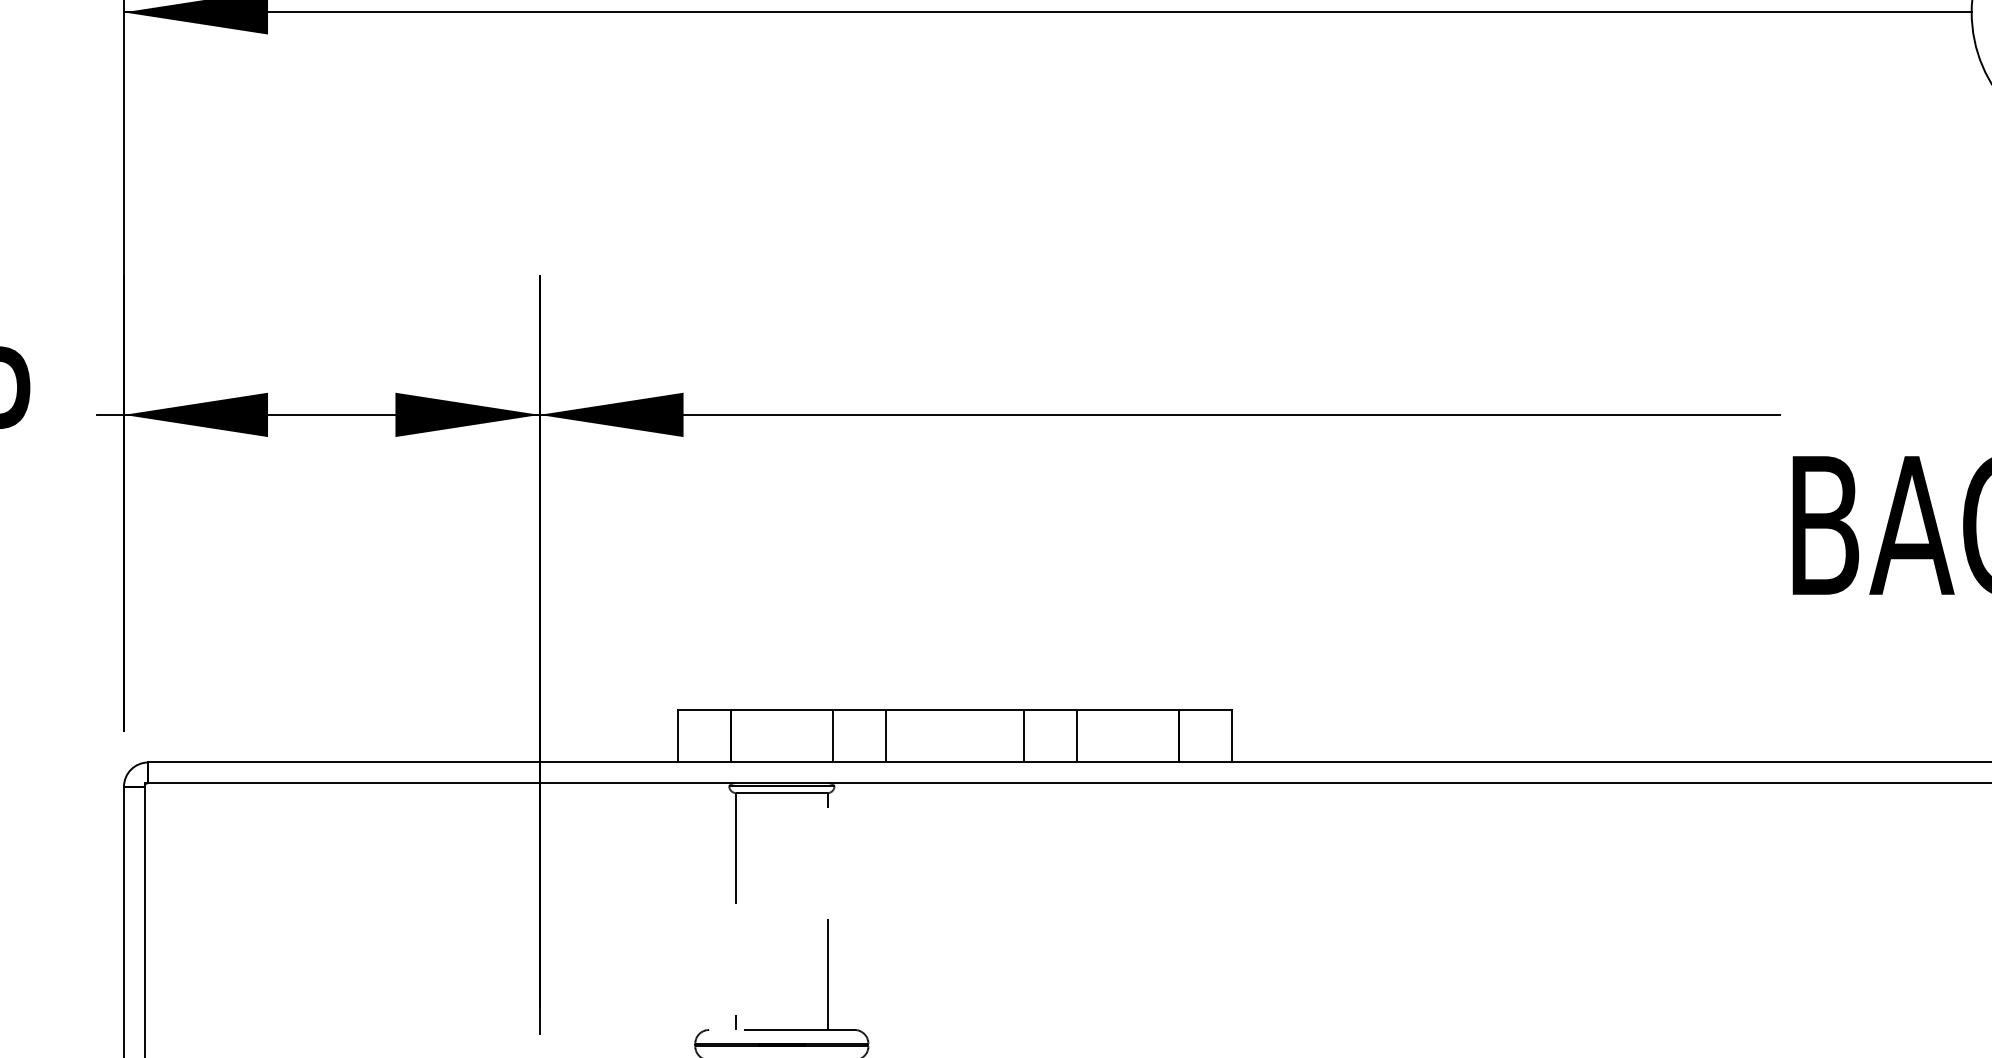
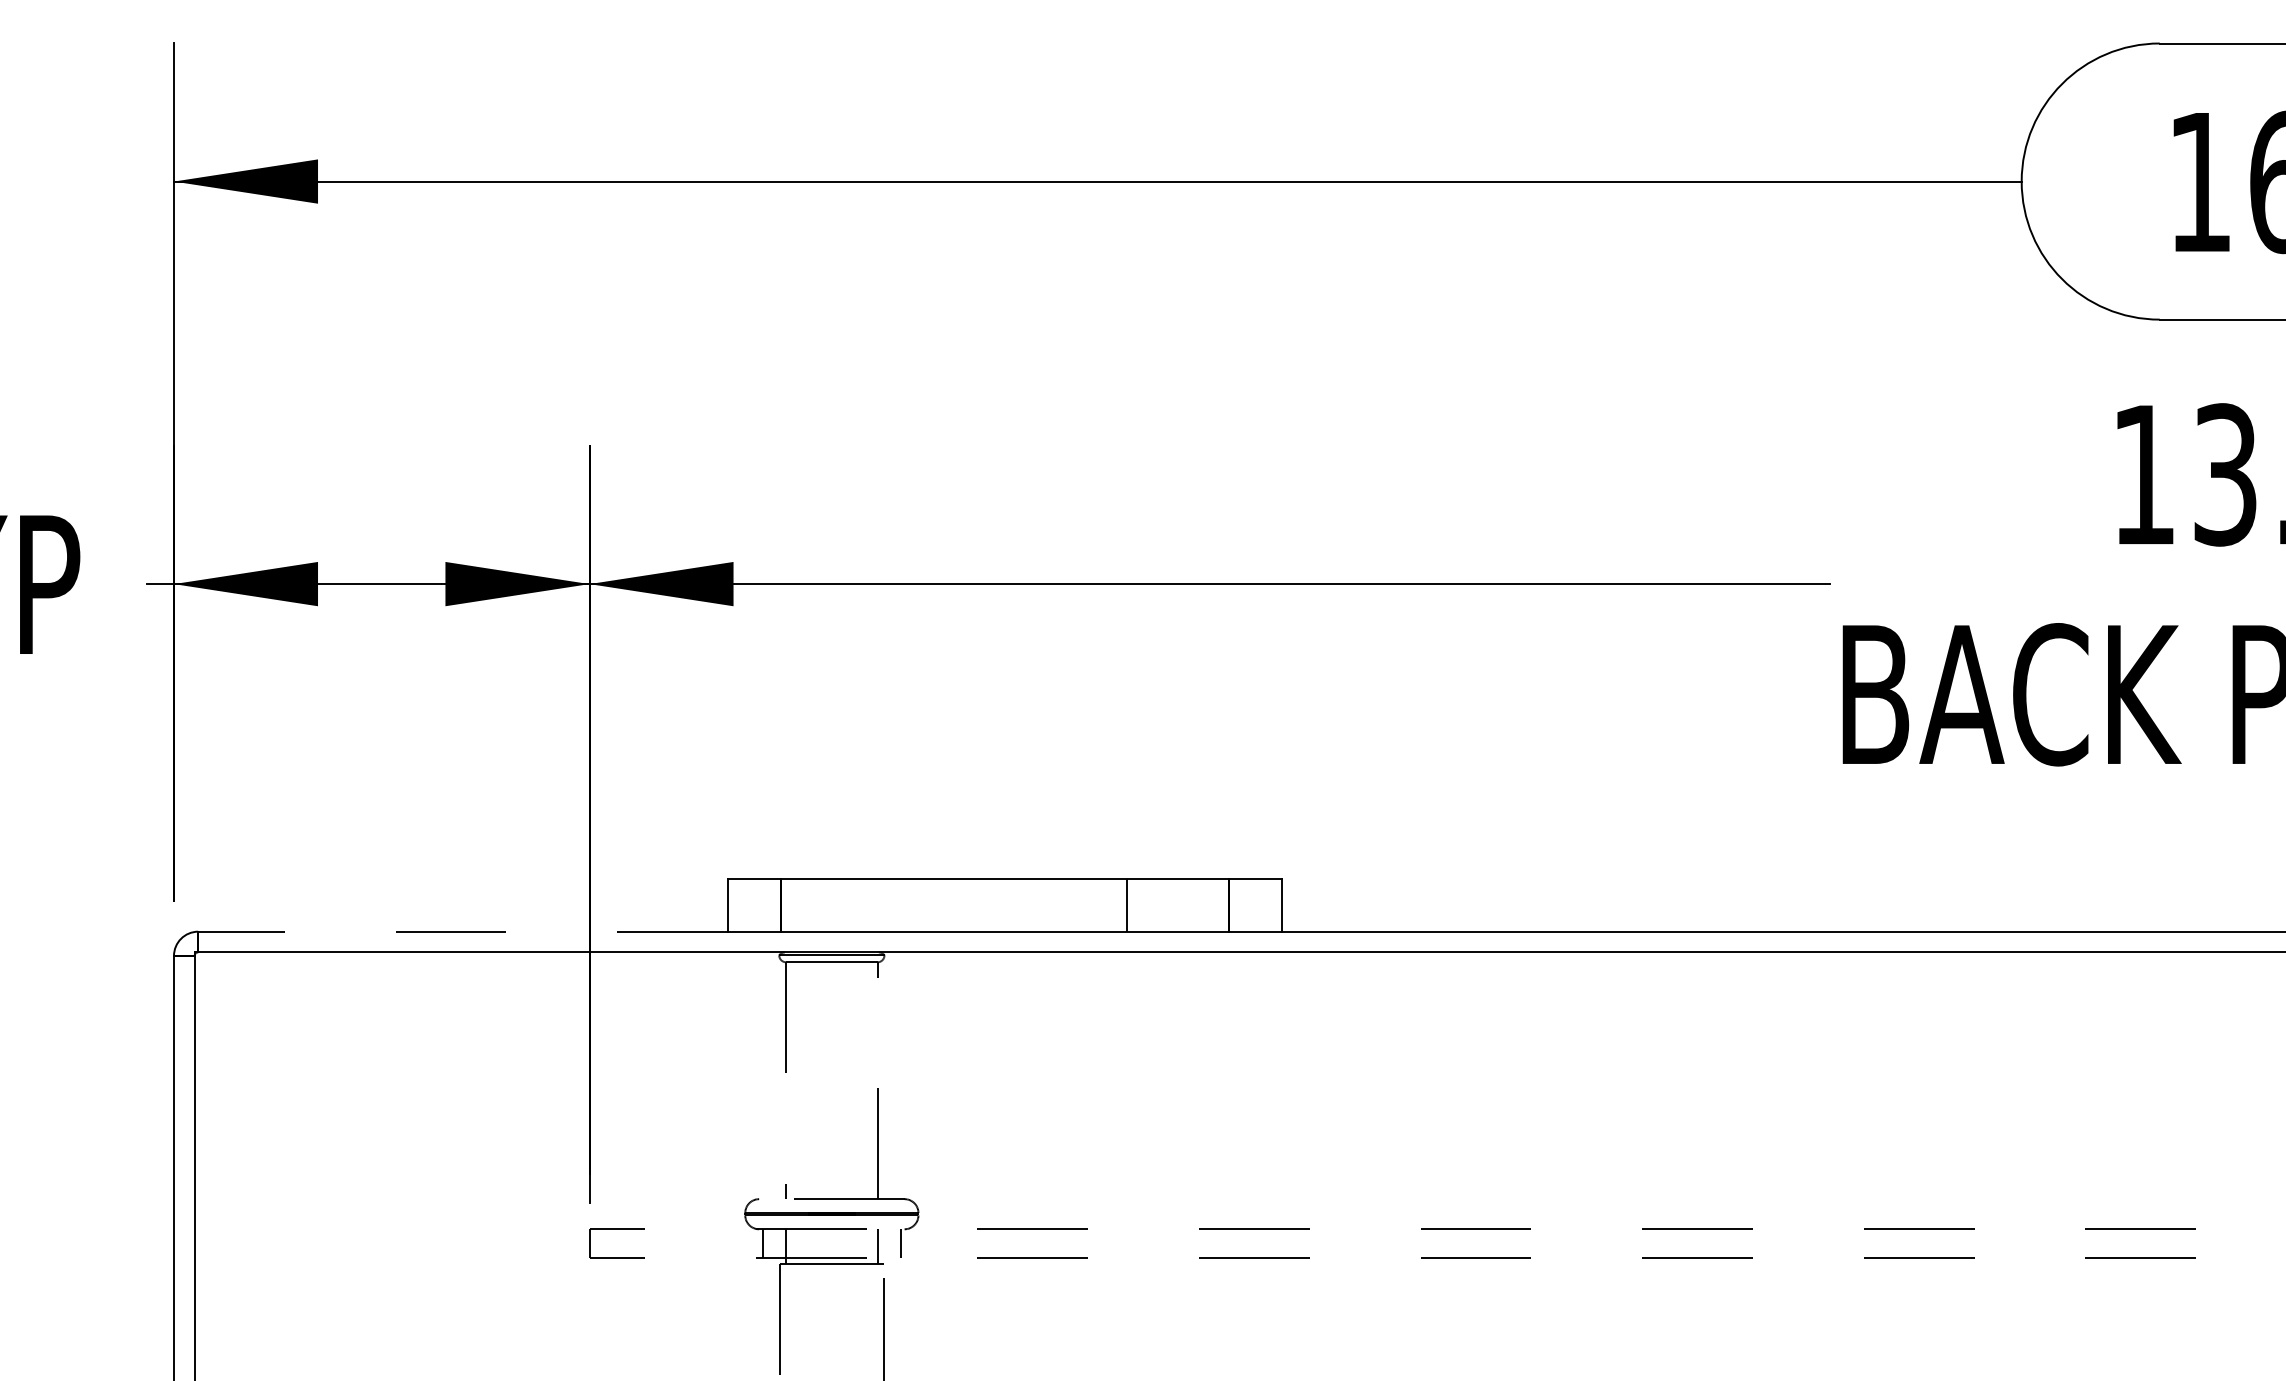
line: (833, 736) -> (883, 905), removed
line: (885, 736) -> (935, 905), removed
line: (1024, 736) -> (1074, 905), removed
line: (413, 762) -> (463, 931), solid -> dashed

